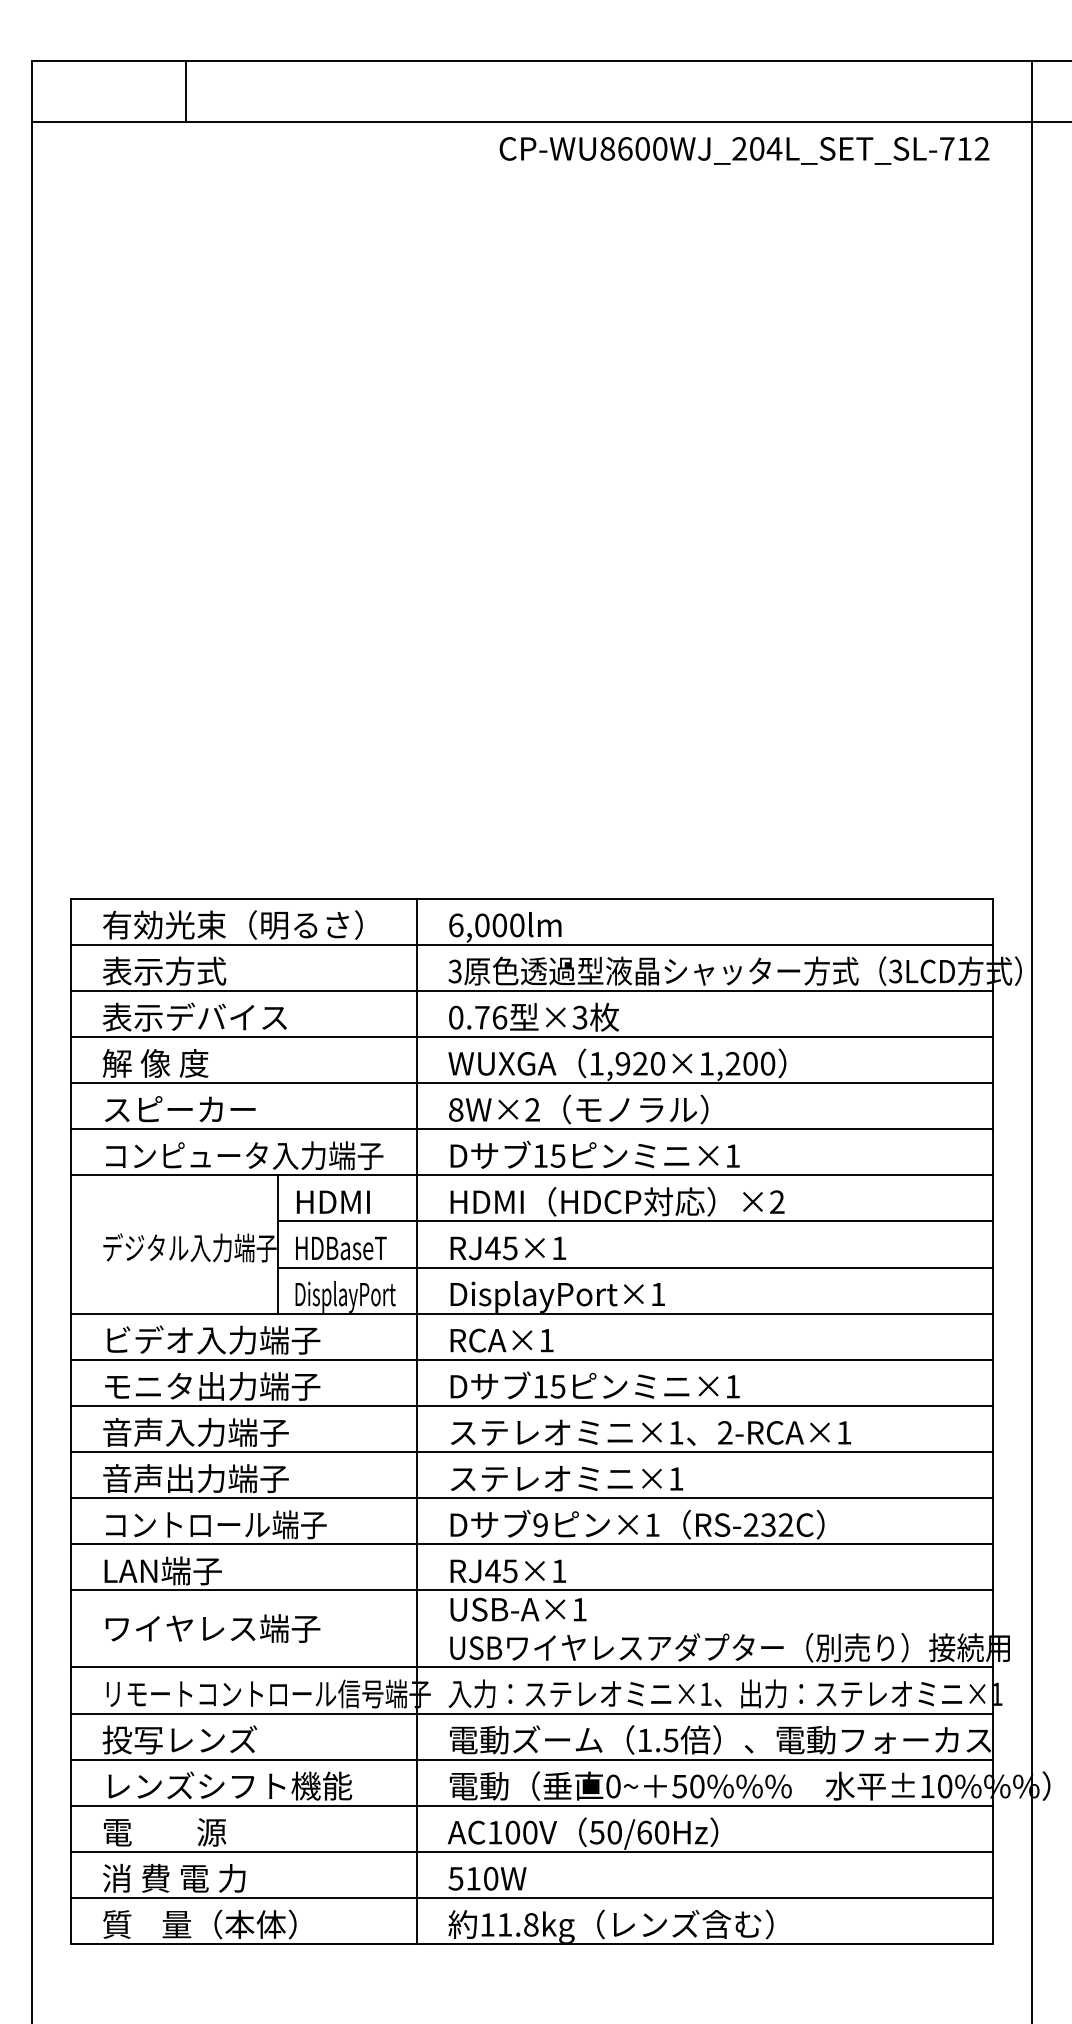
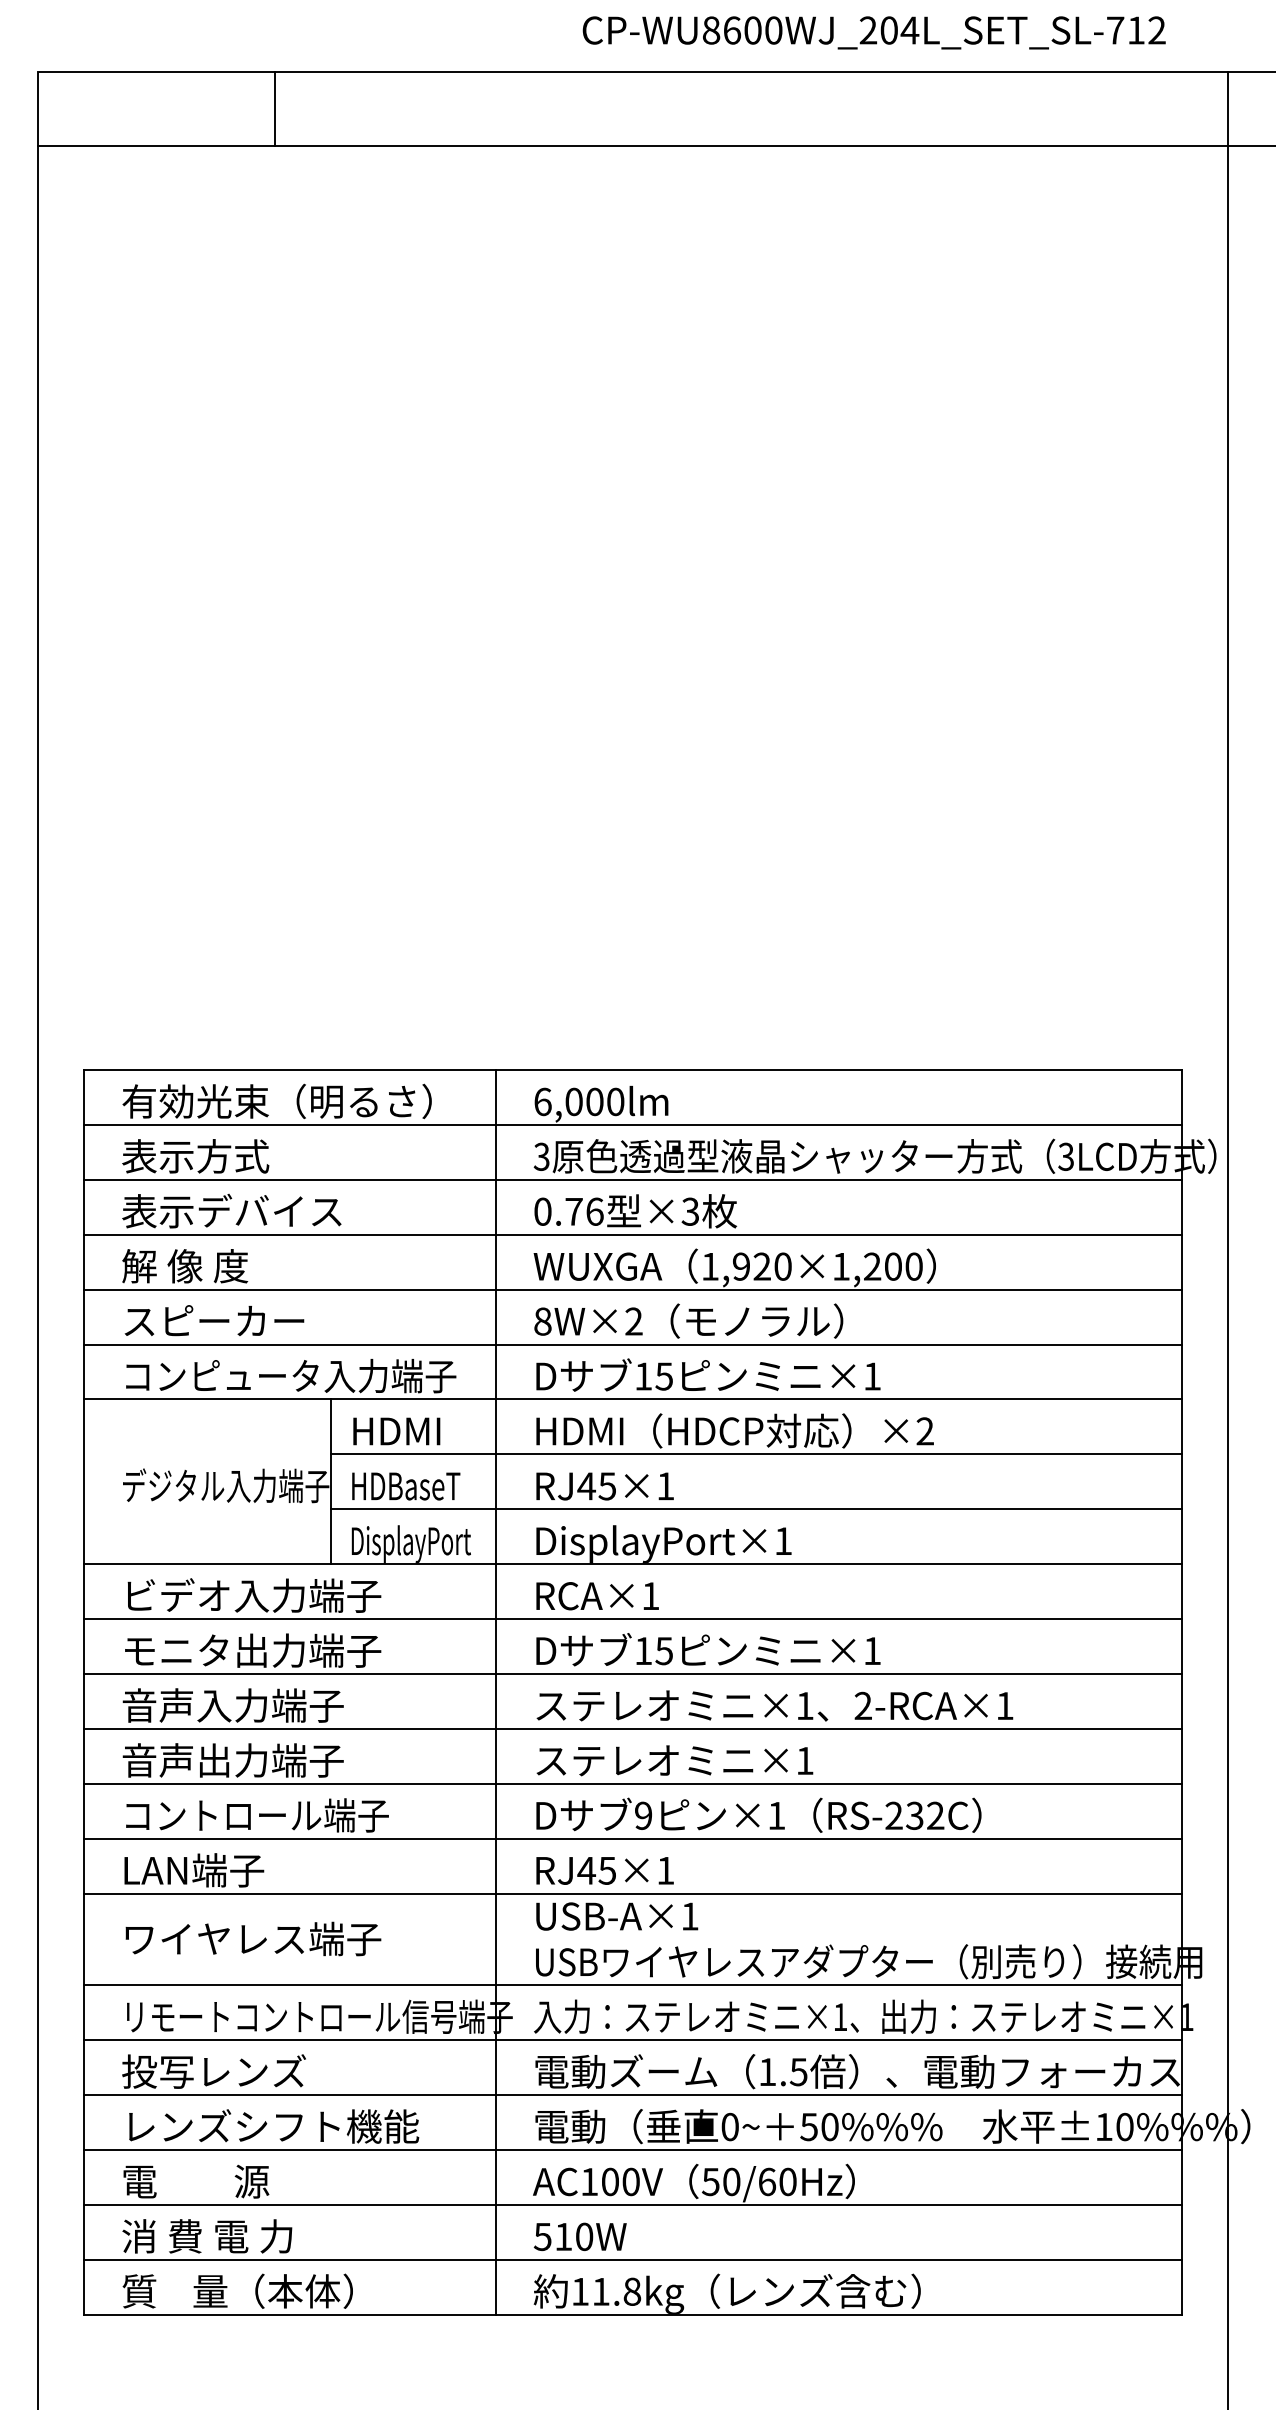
line: (186, 90) -> (275, 108), moved
text: (743, 150) -> (873, 32), moved

